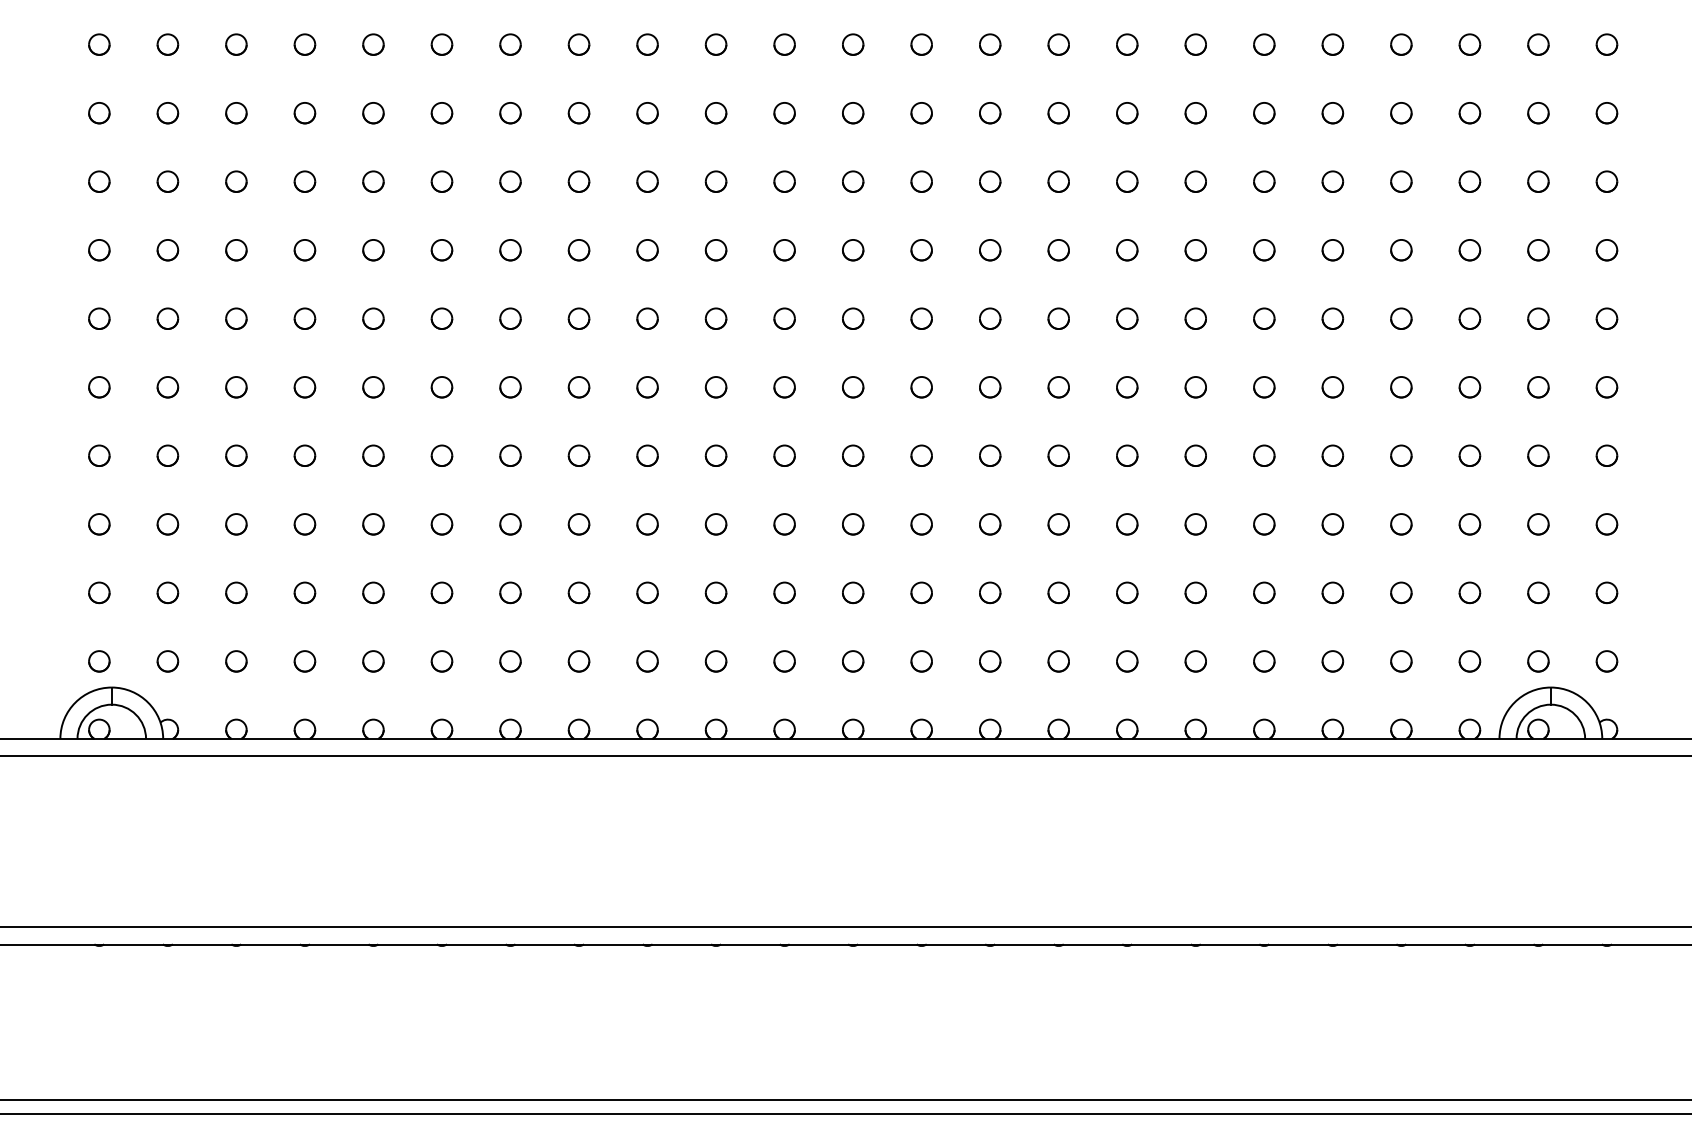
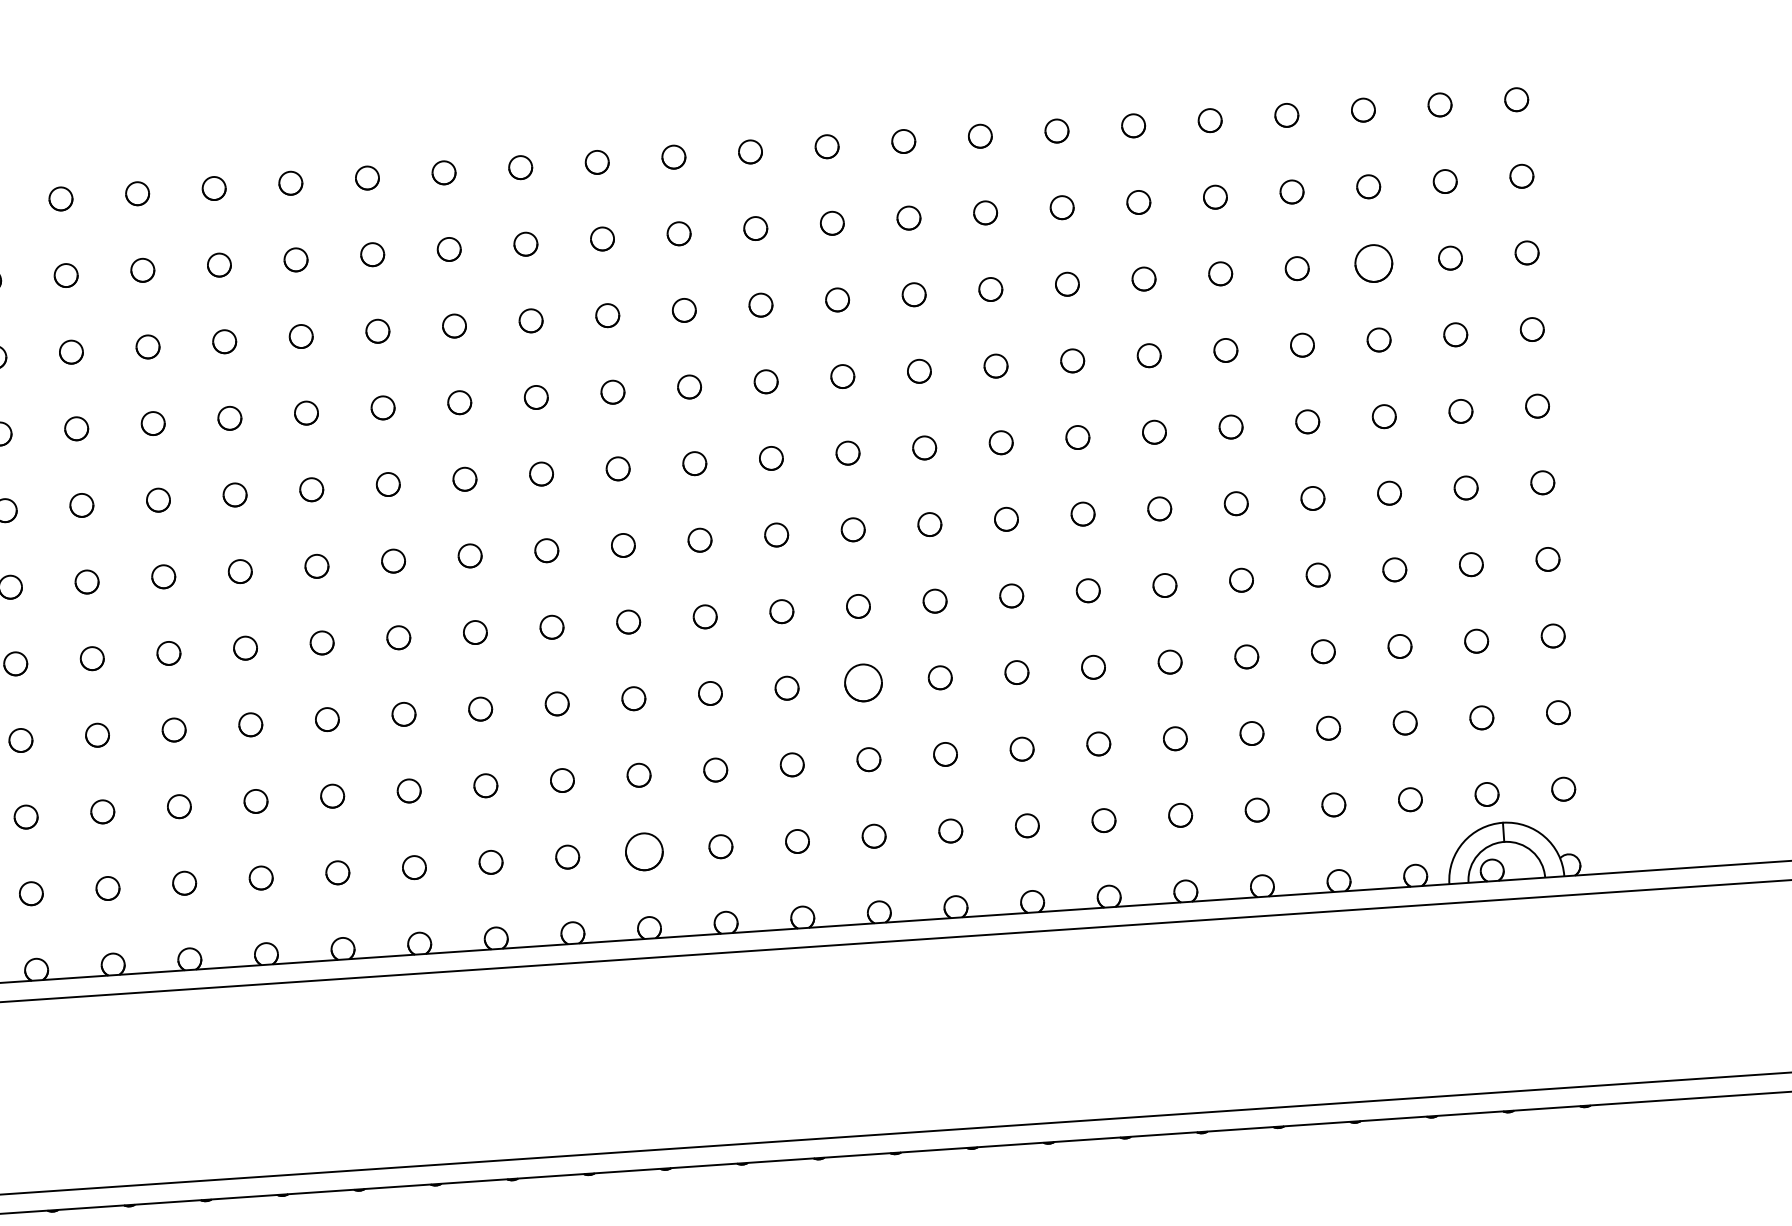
part: (1469, 181) -> (1373, 263), size x1.6
part: (990, 524) -> (864, 683), size x1.6
part: (784, 661) -> (644, 852), size x1.6

